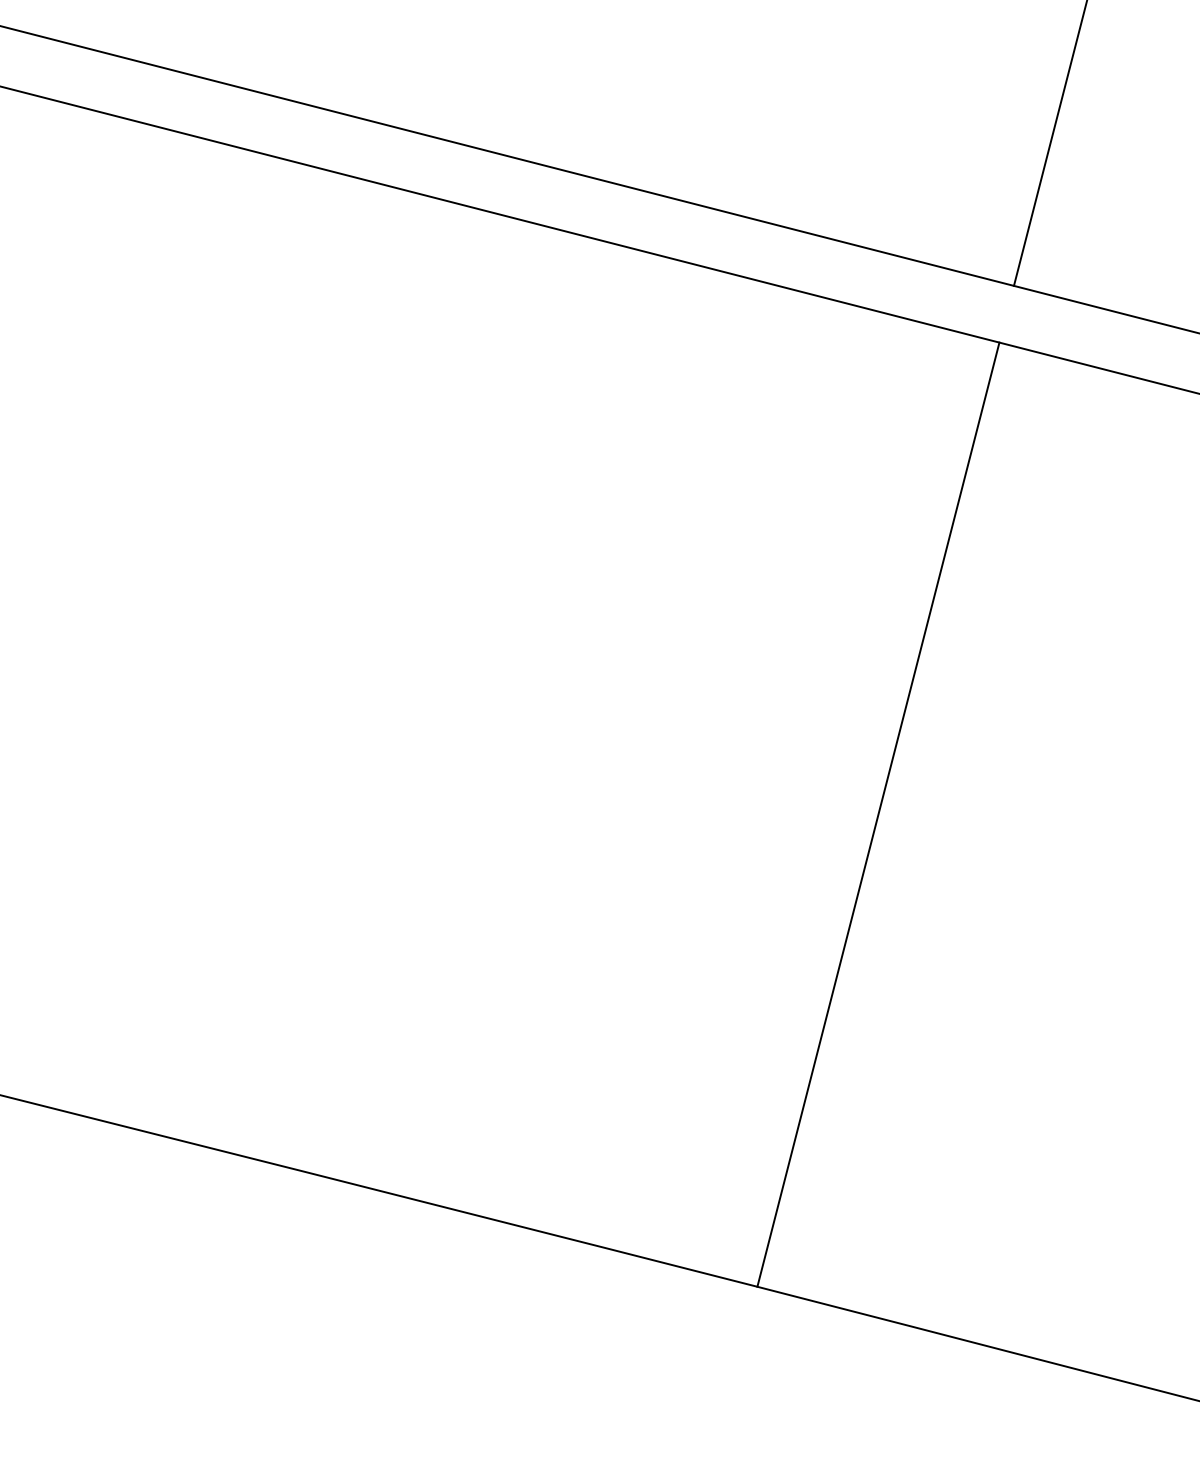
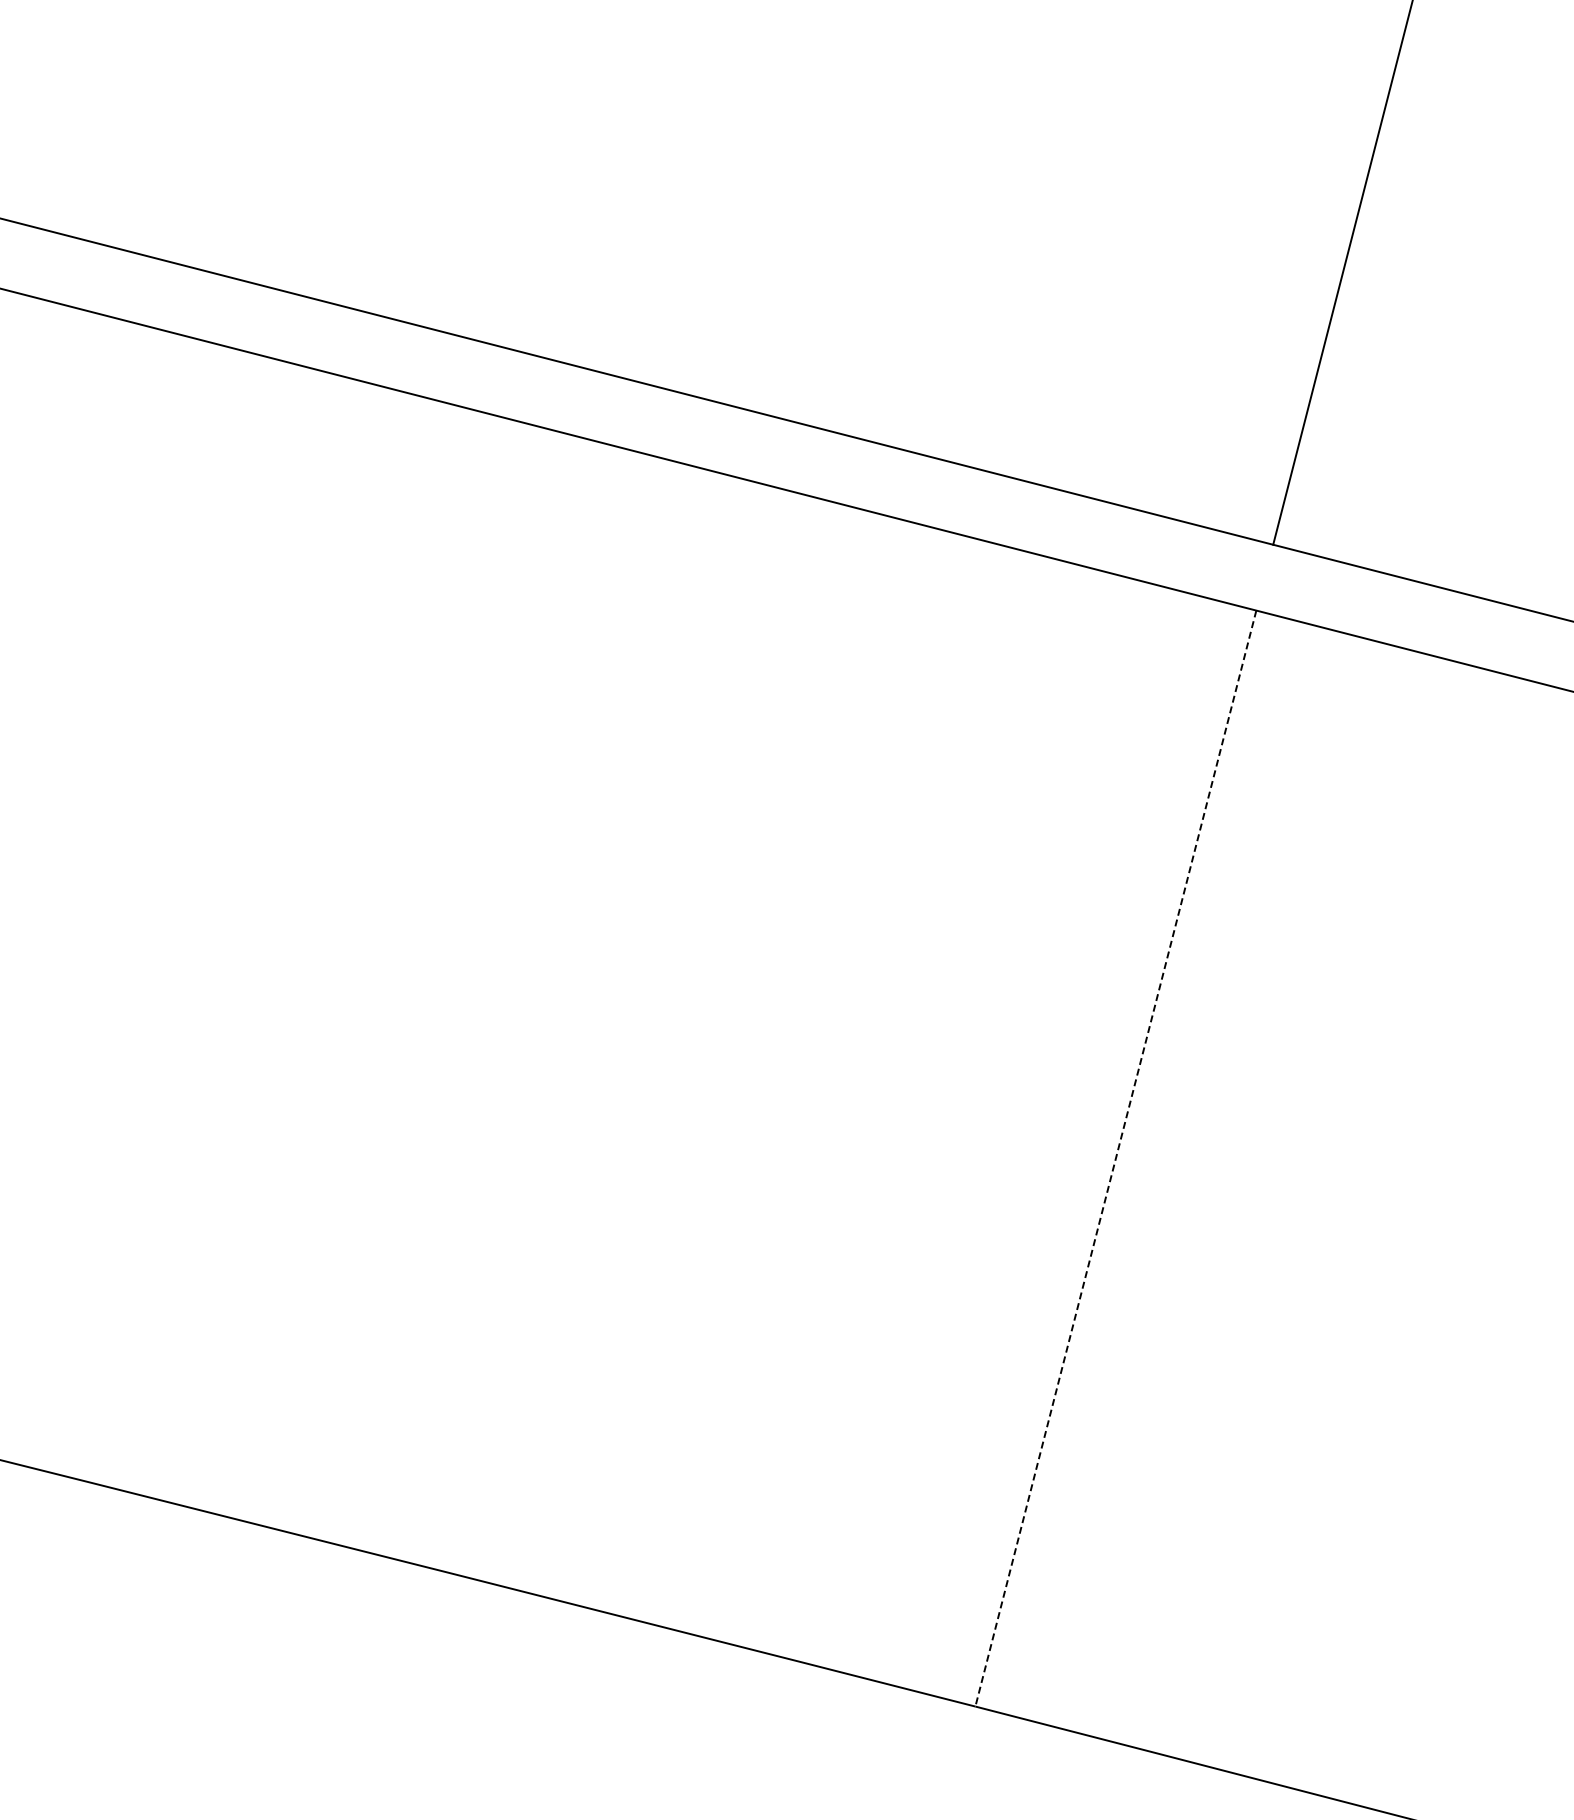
line: (878, 814) -> (1115, 1158), solid -> dashed

